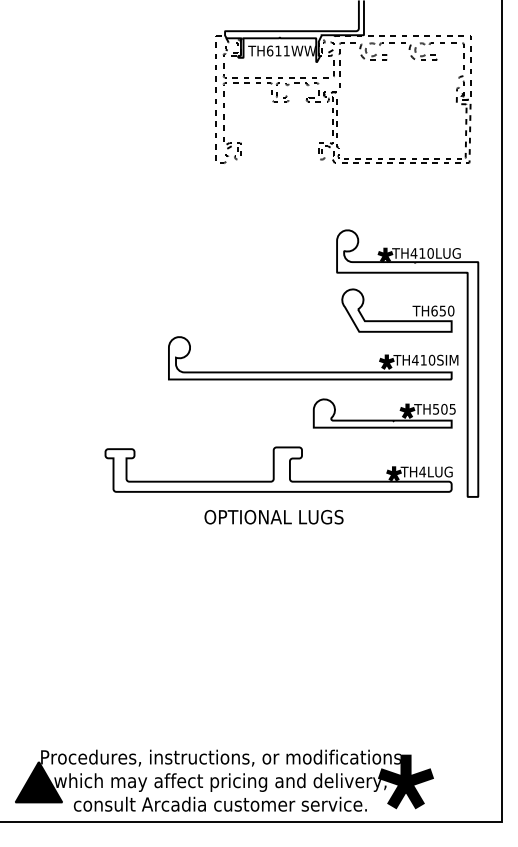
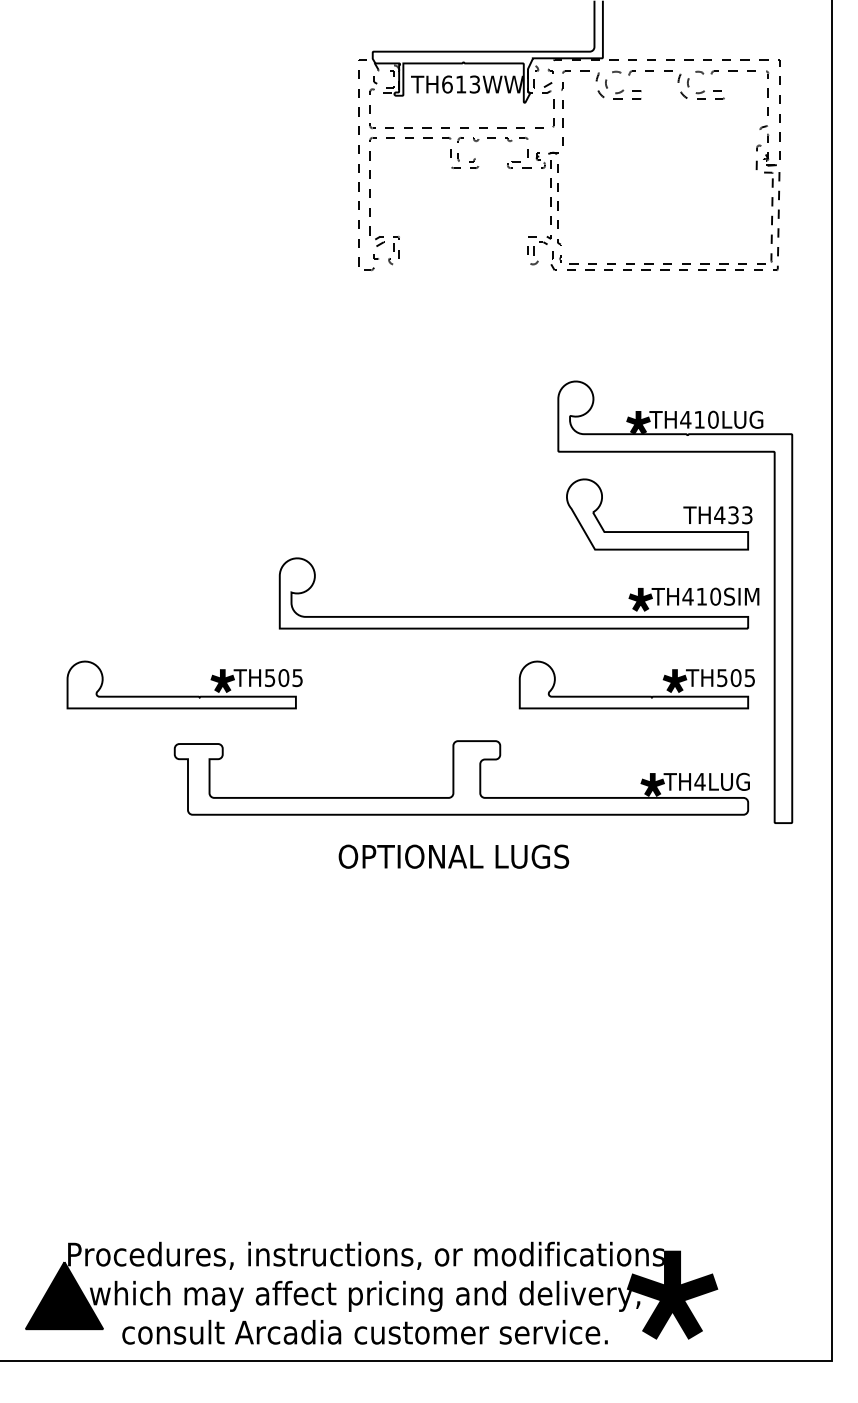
text: (286, 50) -> (474, 83), TH611WW -> TH613WW
text: (442, 310) -> (732, 514), TH650 -> TH433
part: (110, 413) -> (183, 684), added

